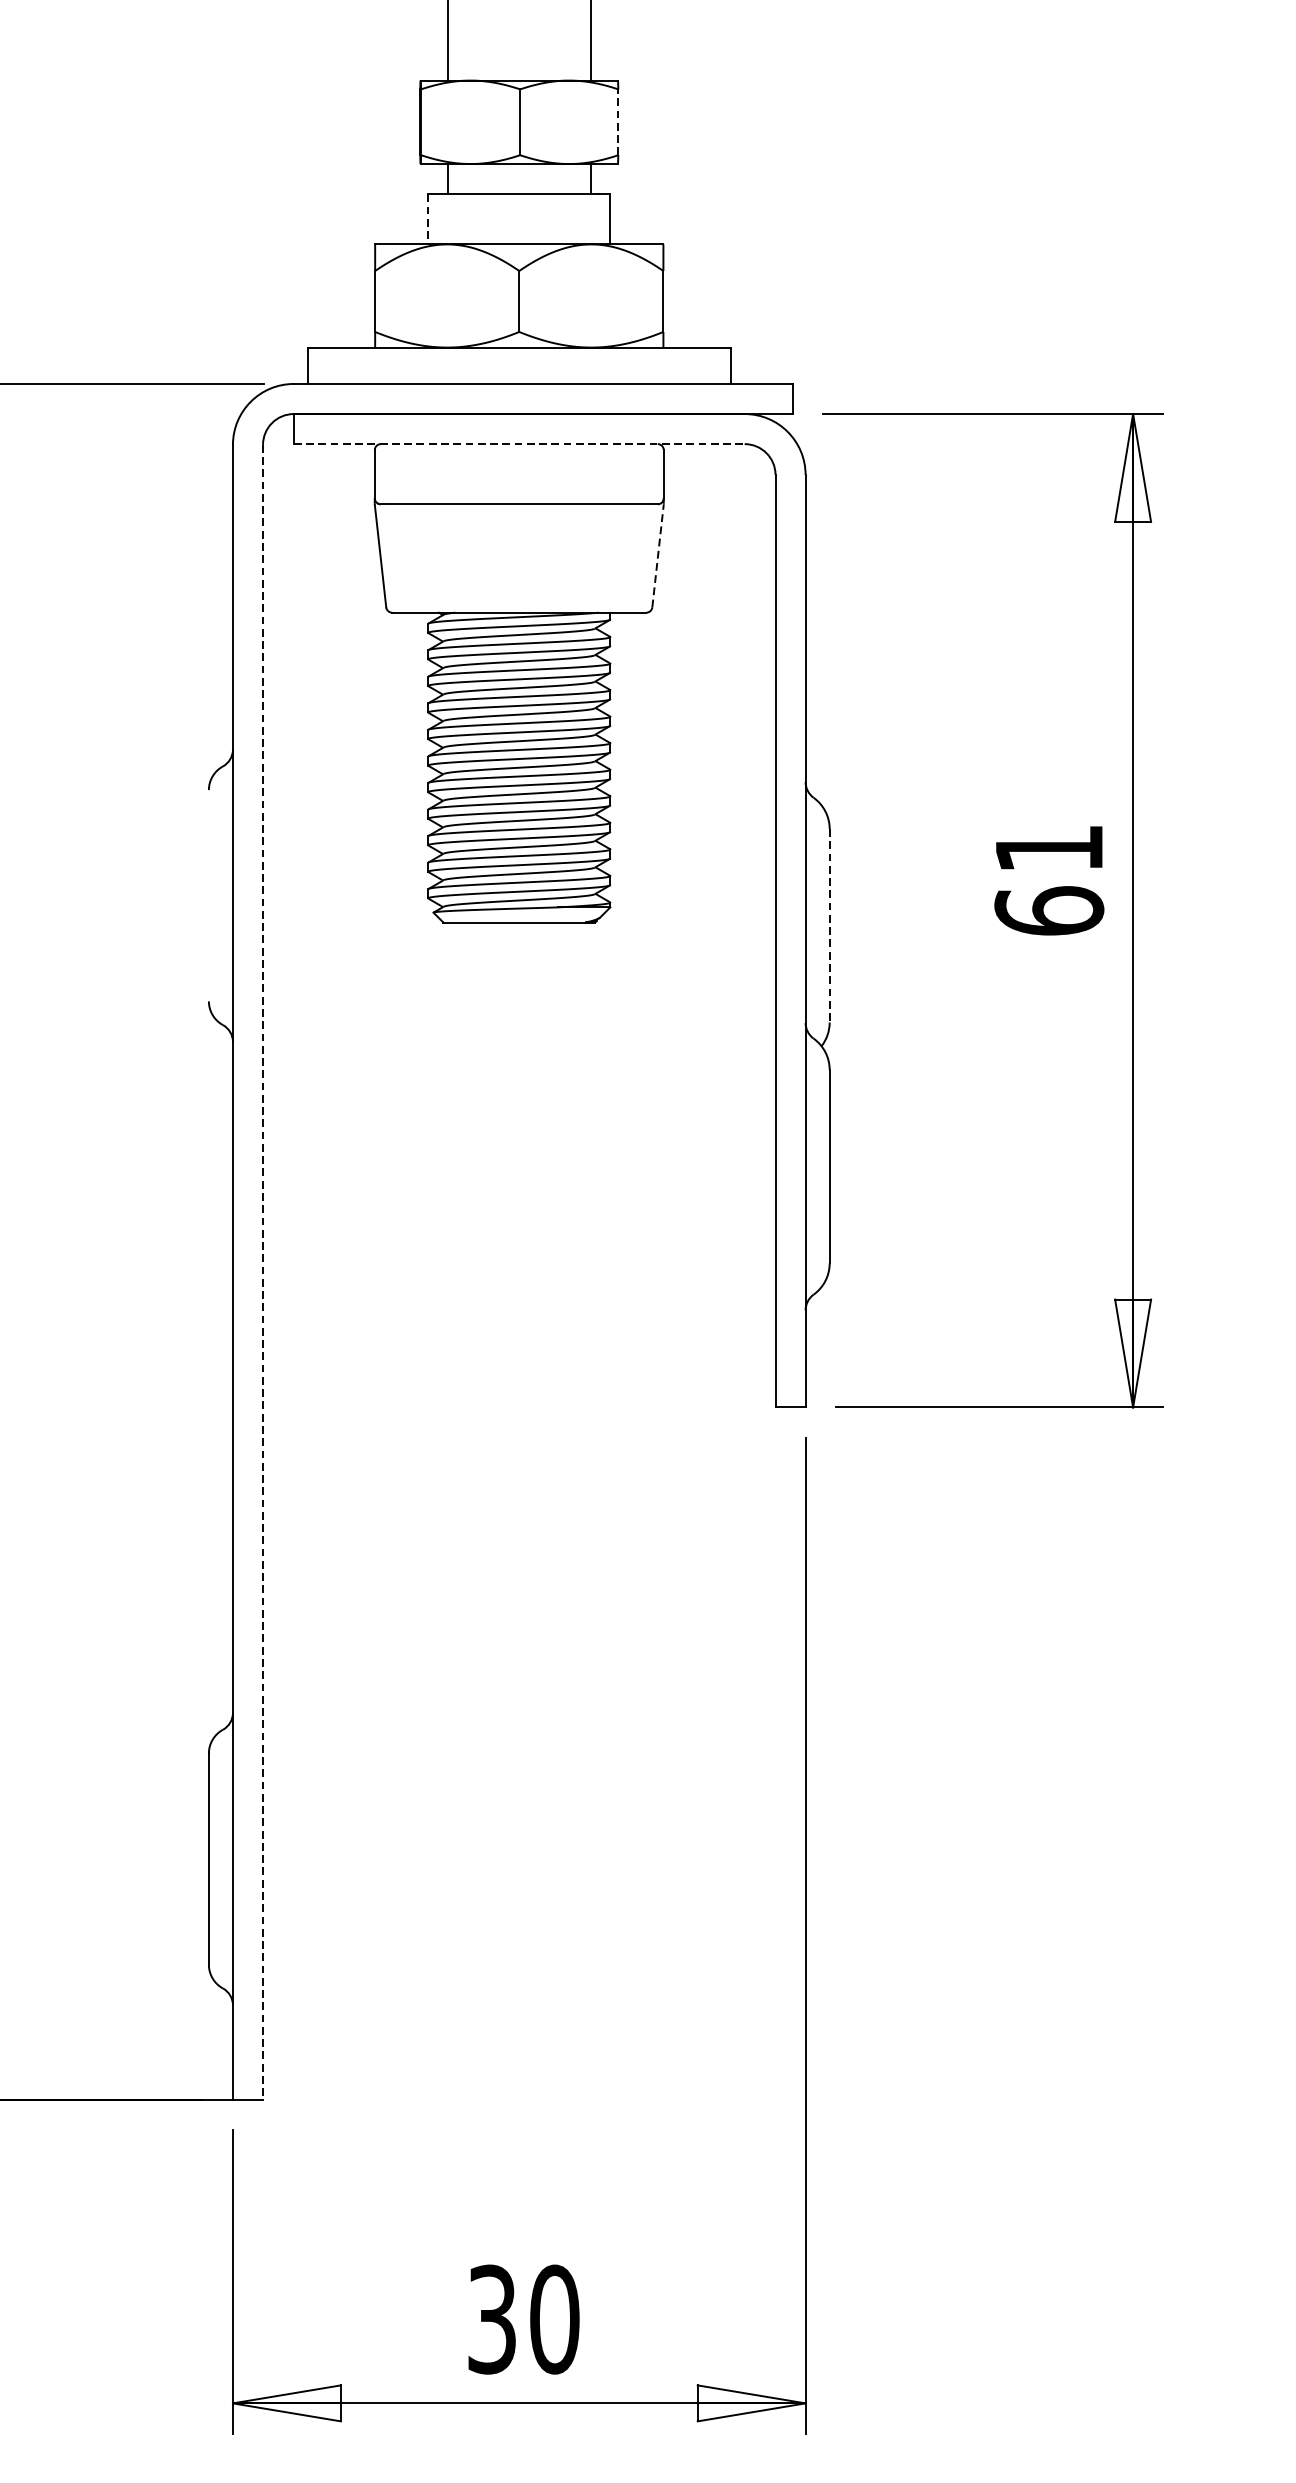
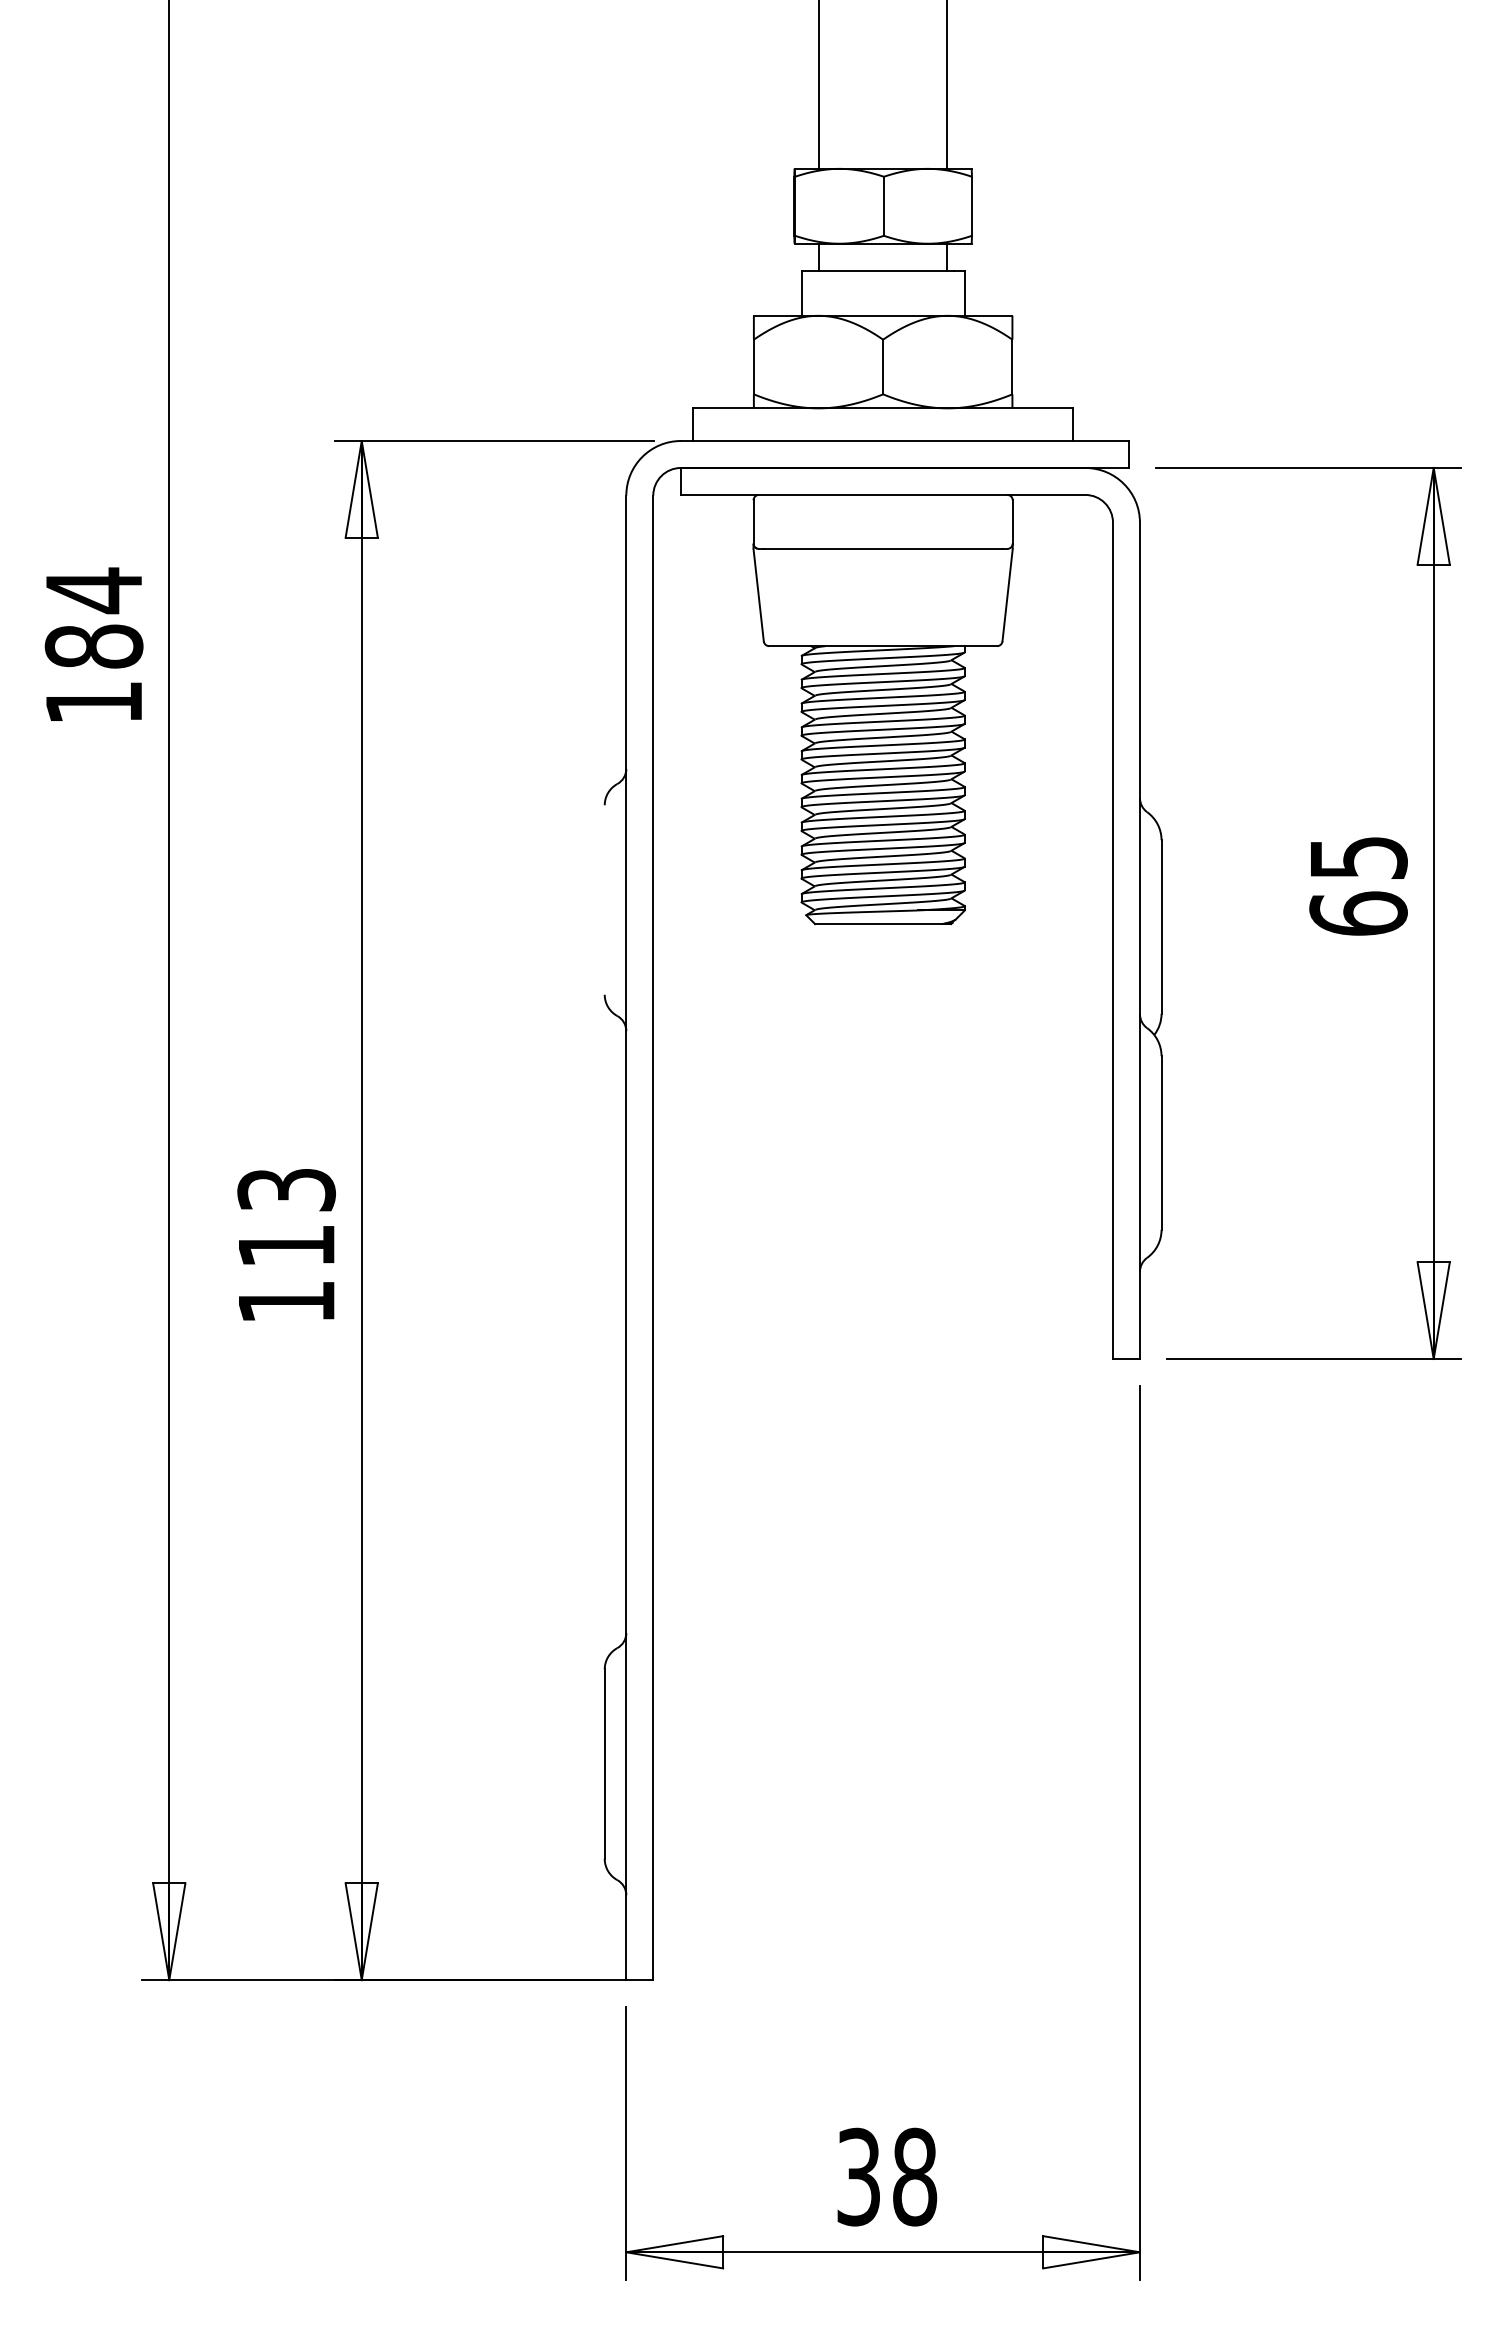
line: (617, 122) -> (971, 206), dashed -> solid
line: (428, 219) -> (801, 293), dashed -> solid
line: (519, 443) -> (883, 494), dashed -> solid
line: (657, 555) -> (1007, 594), dashed -> solid
text: (1050, 848) -> (1359, 857), 61 -> 65
line: (829, 925) -> (1161, 926), dashed -> solid
line: (263, 1273) -> (653, 1238), dashed -> solid
text: (555, 2319) -> (915, 2177), 30 -> 38

